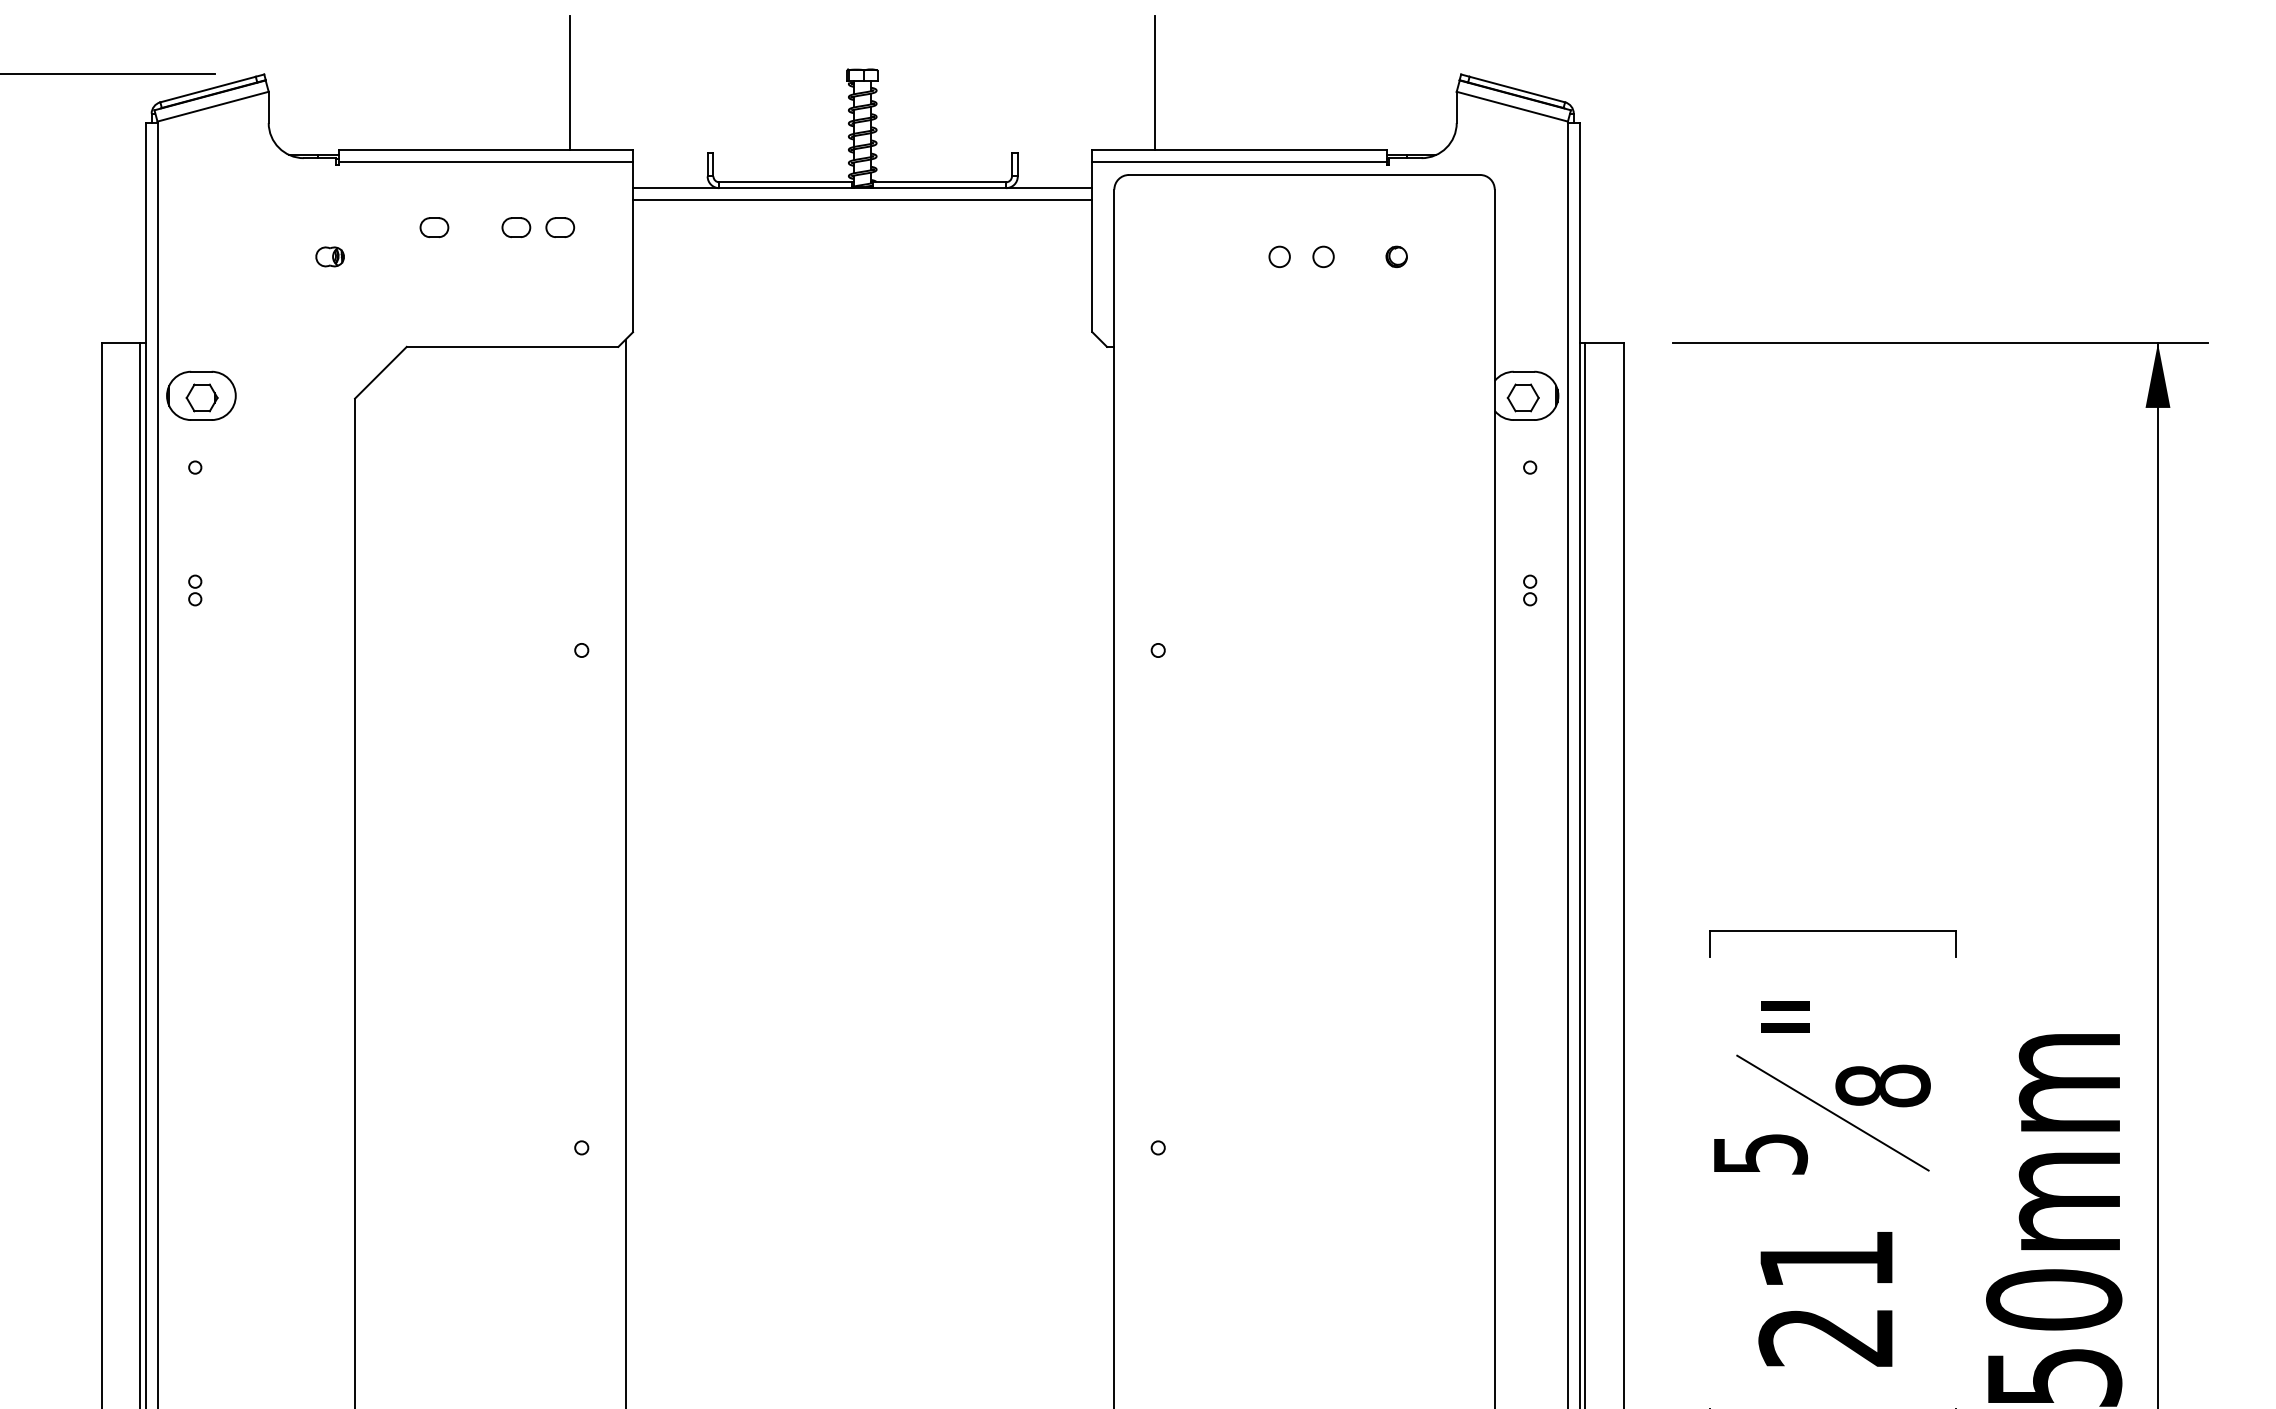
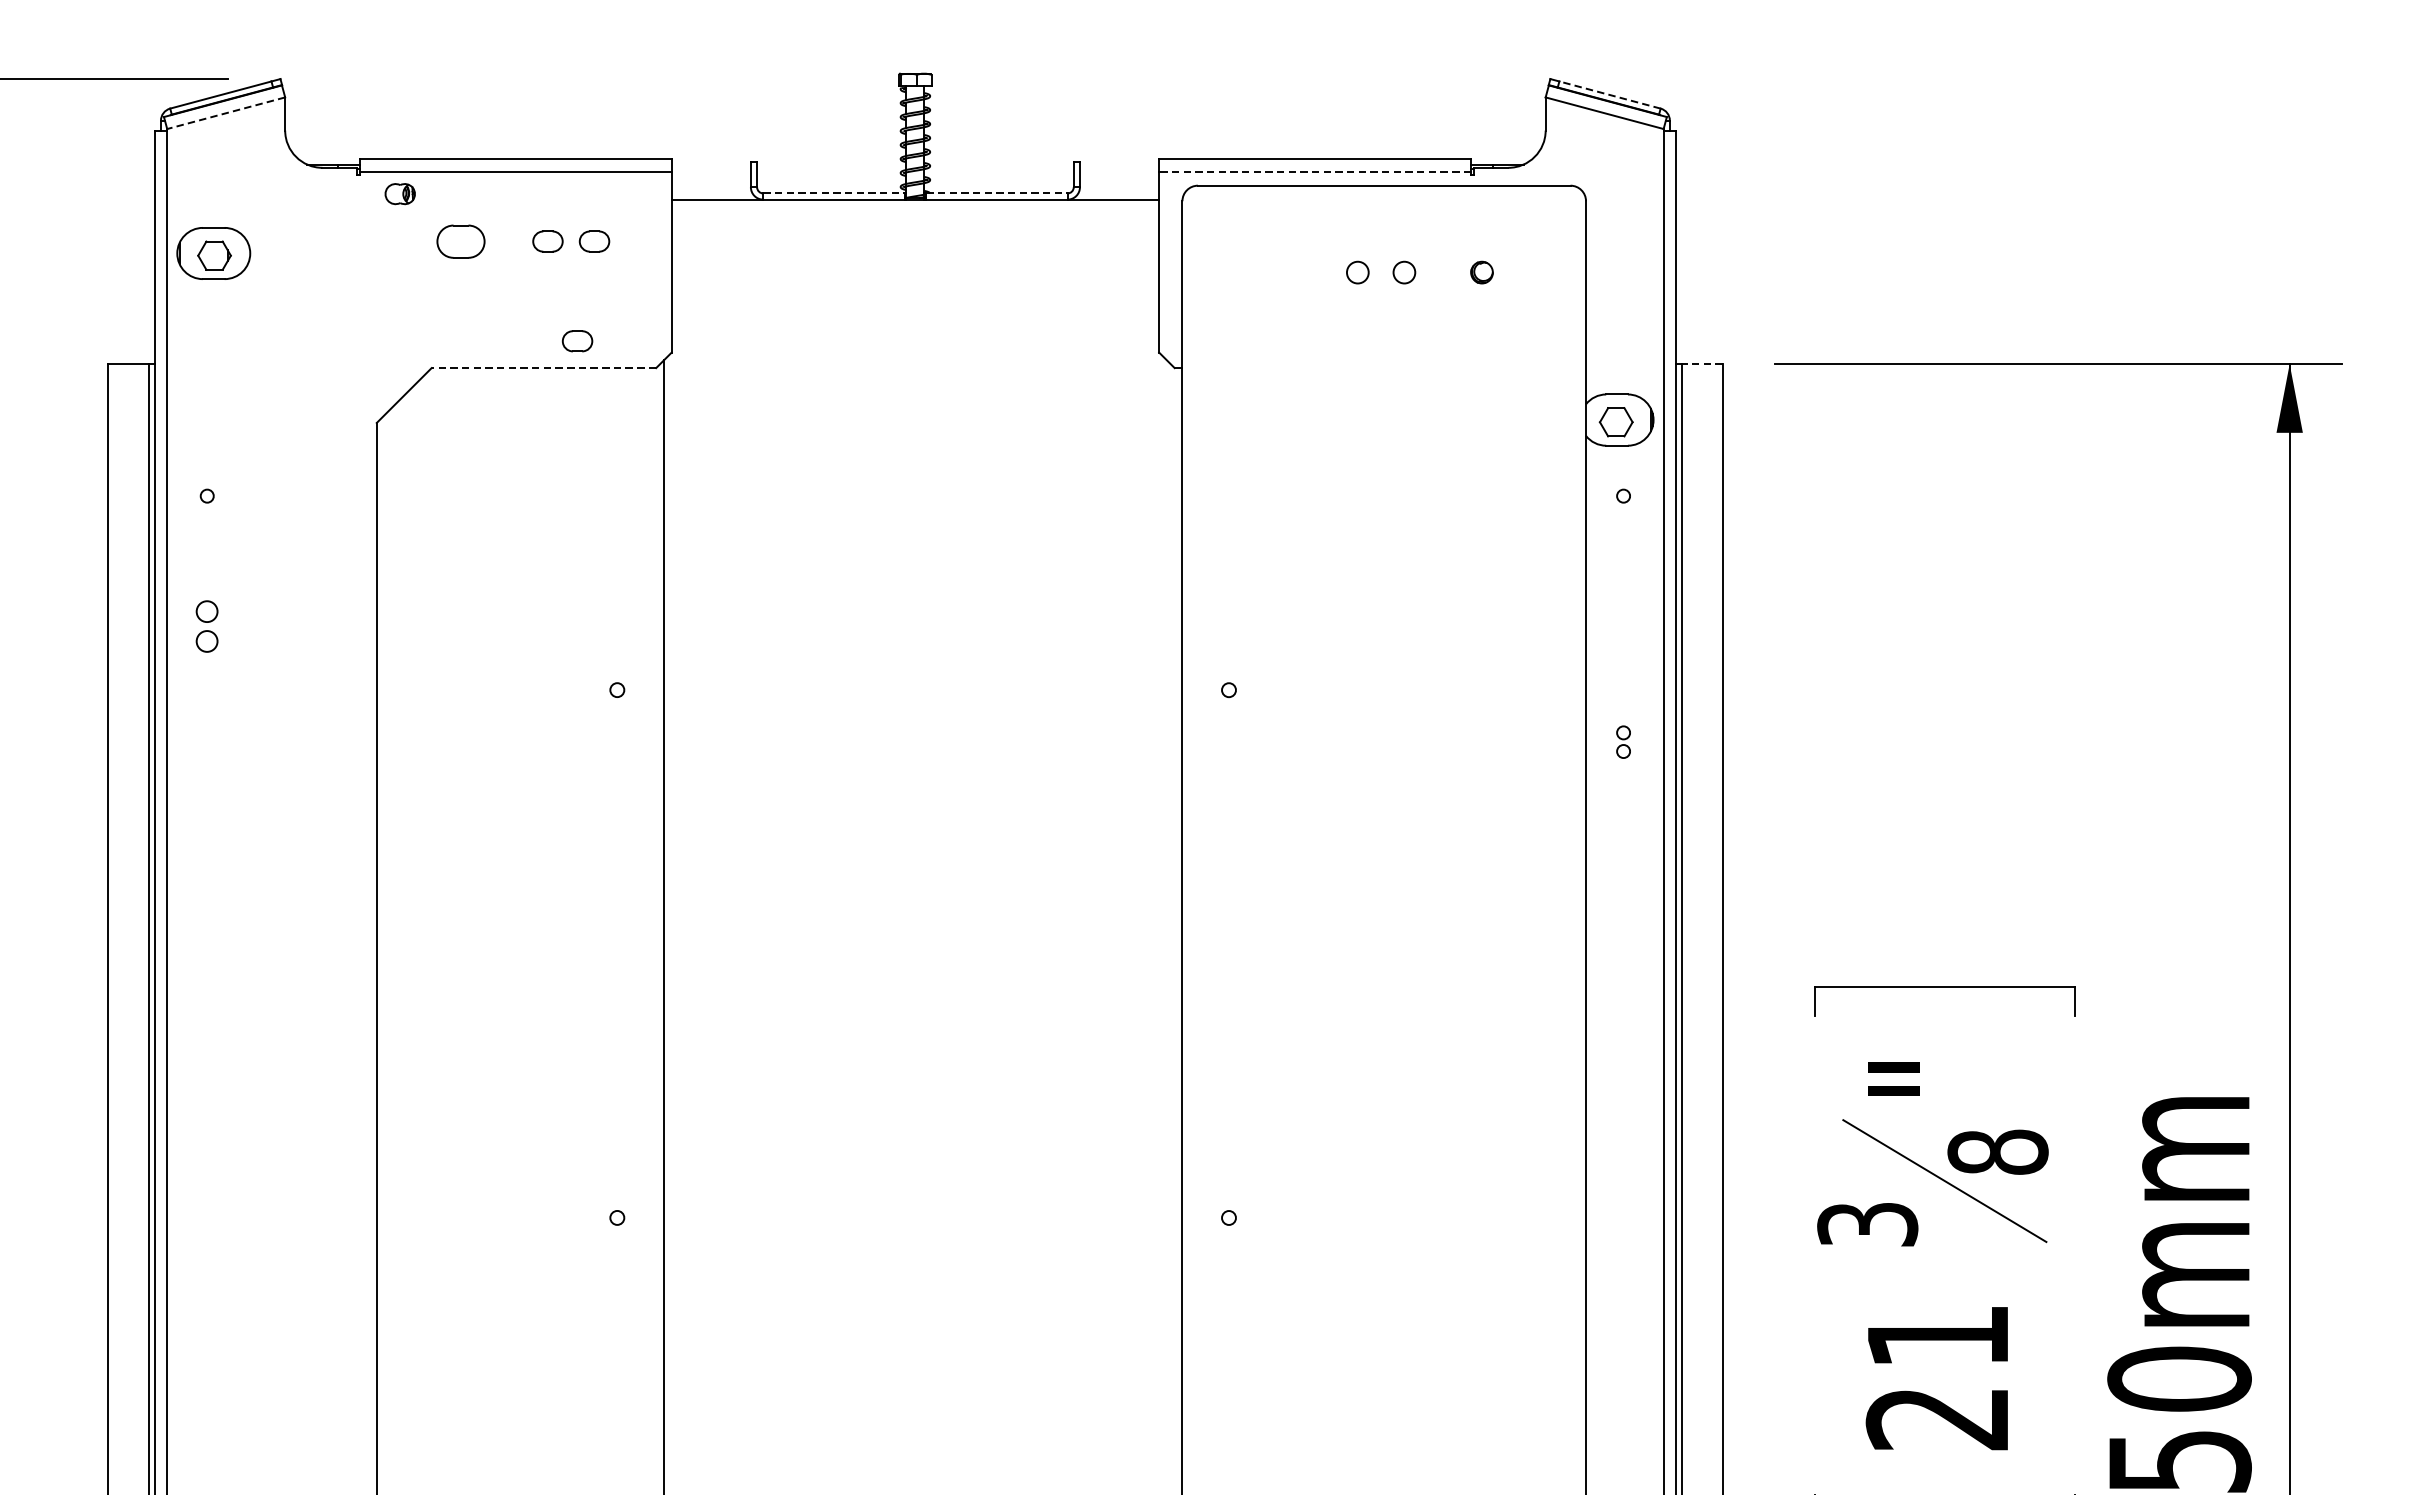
line: (570, 82) -> (605, 87), removed
line: (1155, 82) -> (1226, 87), removed
line: (1516, 89) -> (1609, 94), solid -> dashed
line: (213, 106) -> (226, 113), solid -> dashed
line: (1238, 161) -> (1314, 171), solid -> dashed
line: (785, 182) -> (833, 193), solid -> dashed
line: (939, 182) -> (996, 193), solid -> dashed
line: (862, 199) -> (915, 211), removed
part: (434, 227) -> (461, 241), size x1.6
part: (329, 256) -> (399, 193), moved
part: (544, 321) -> (577, 341), added
line: (1604, 343) -> (1702, 364), solid -> dashed
line: (512, 346) -> (543, 367), solid -> dashed
part: (201, 395) -> (213, 253), moved
part: (195, 590) -> (207, 626), size x1.6
part: (1530, 590) -> (1623, 742), moved
text: (1759, 1153) -> (1866, 1223), 5 -> 3

